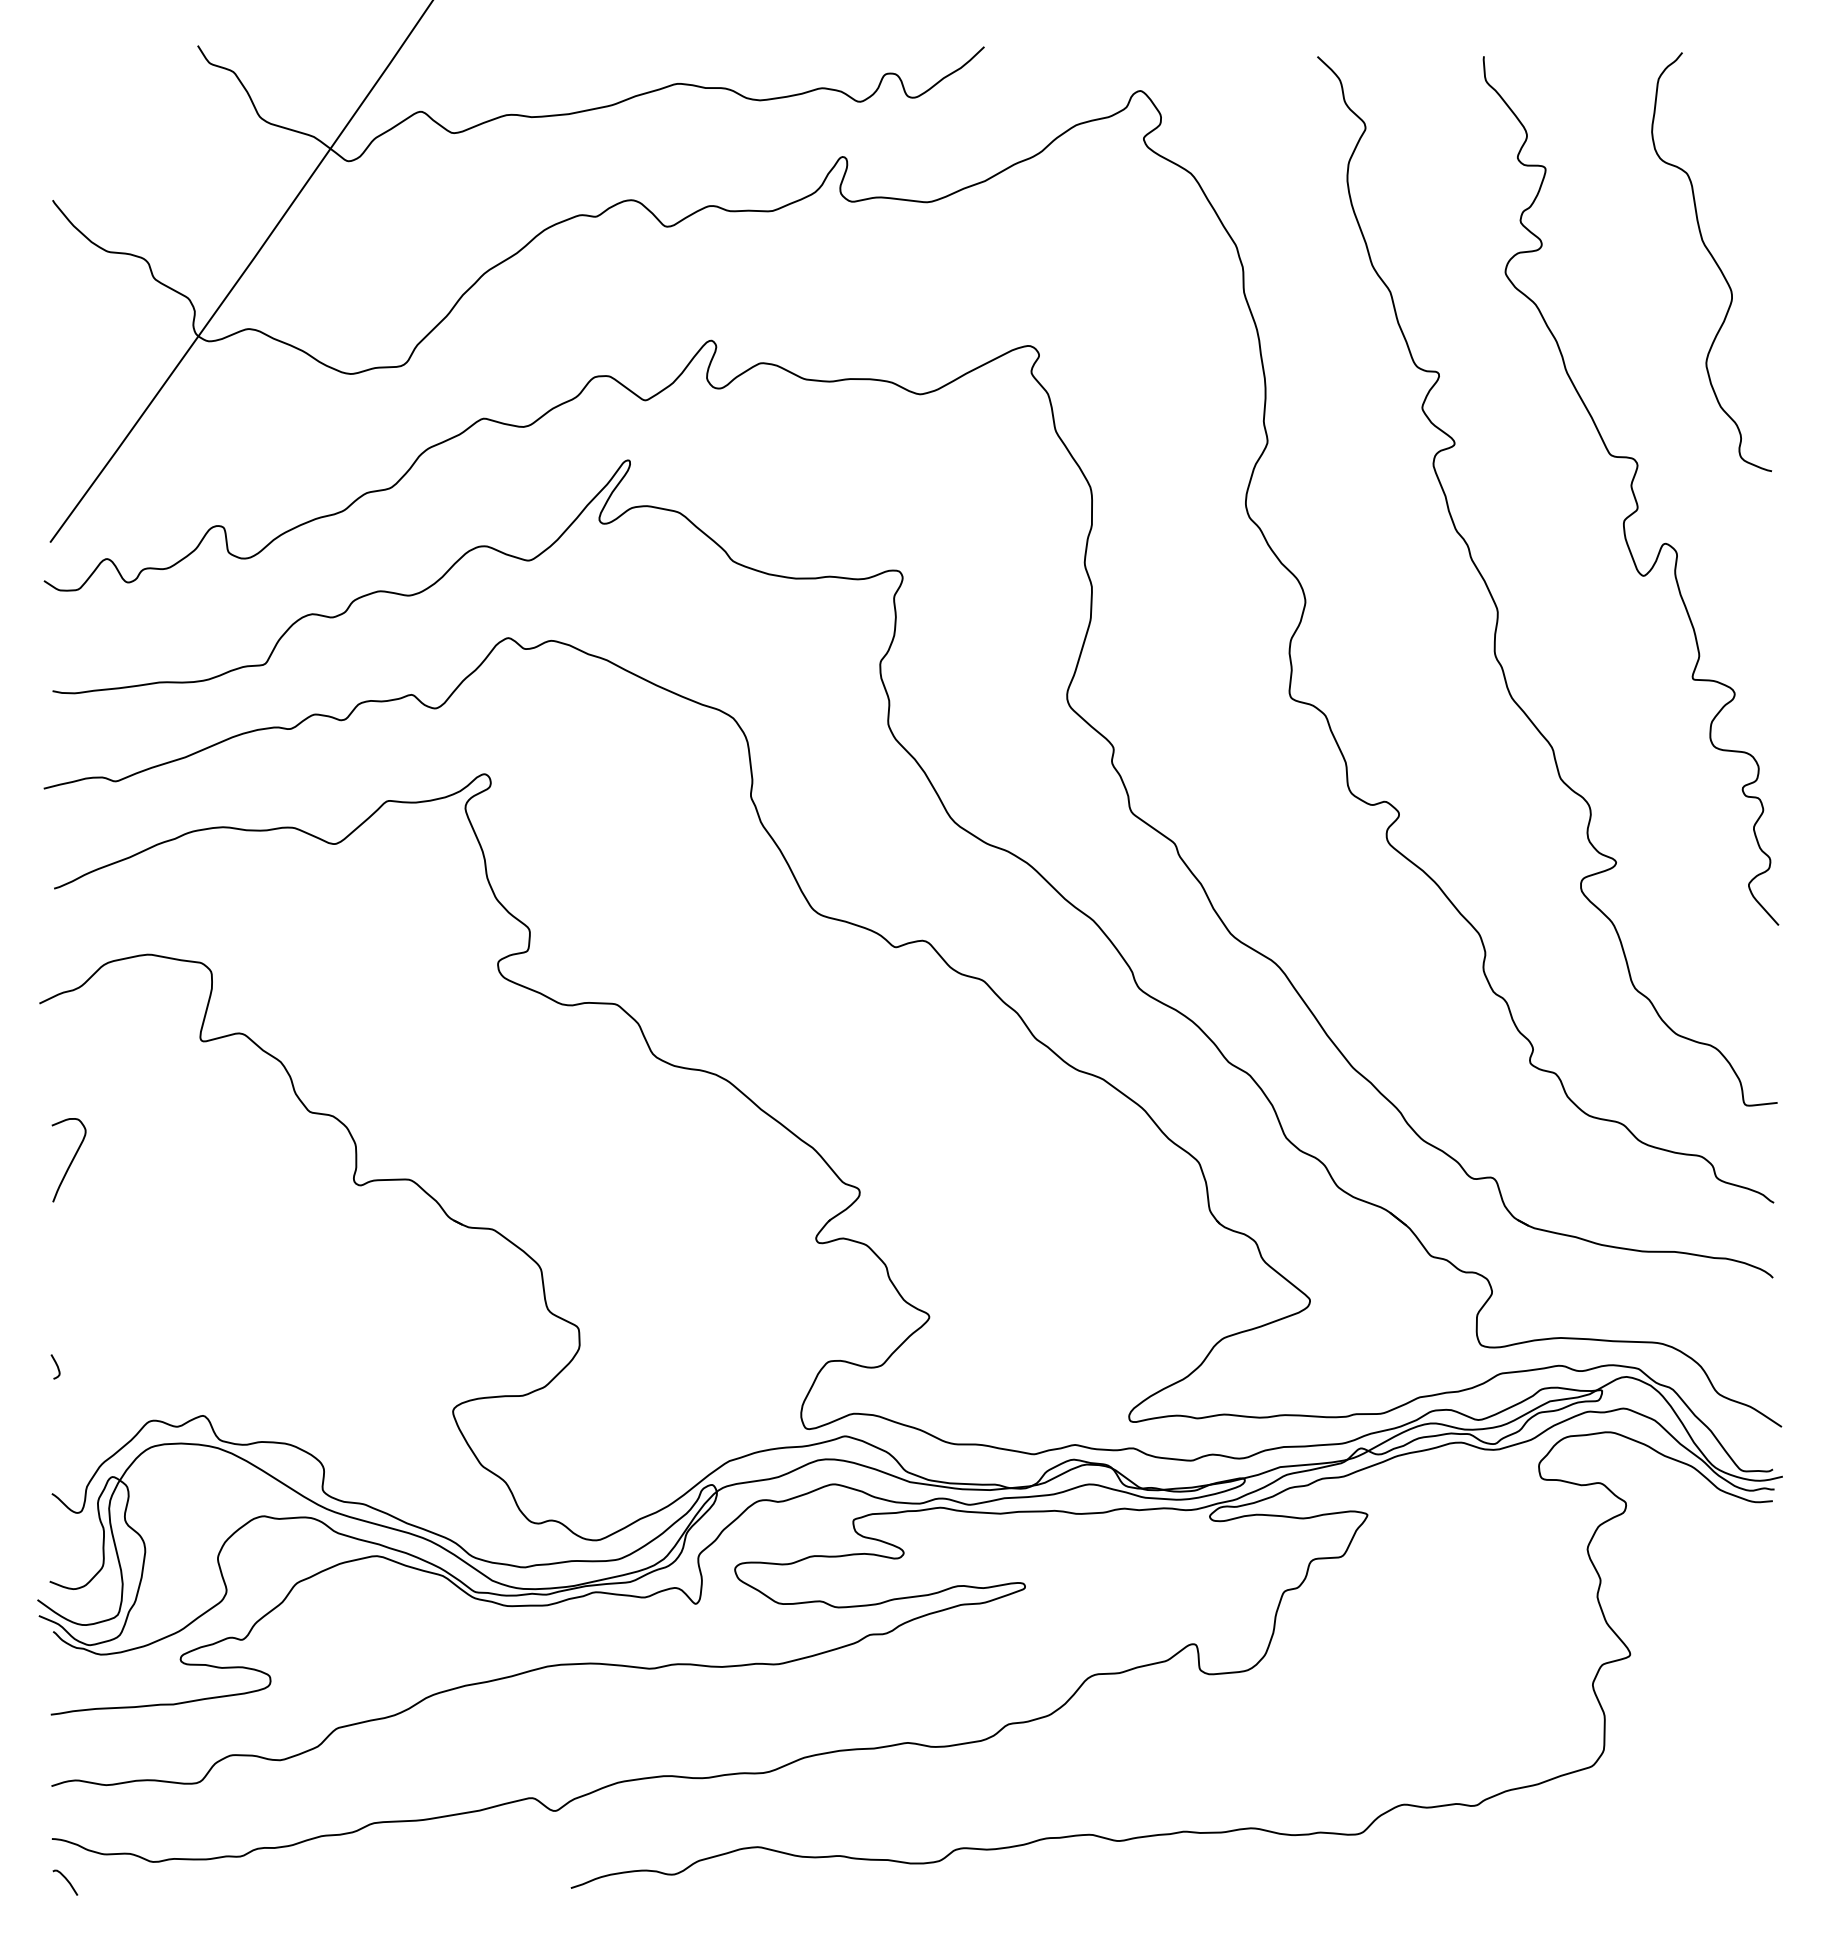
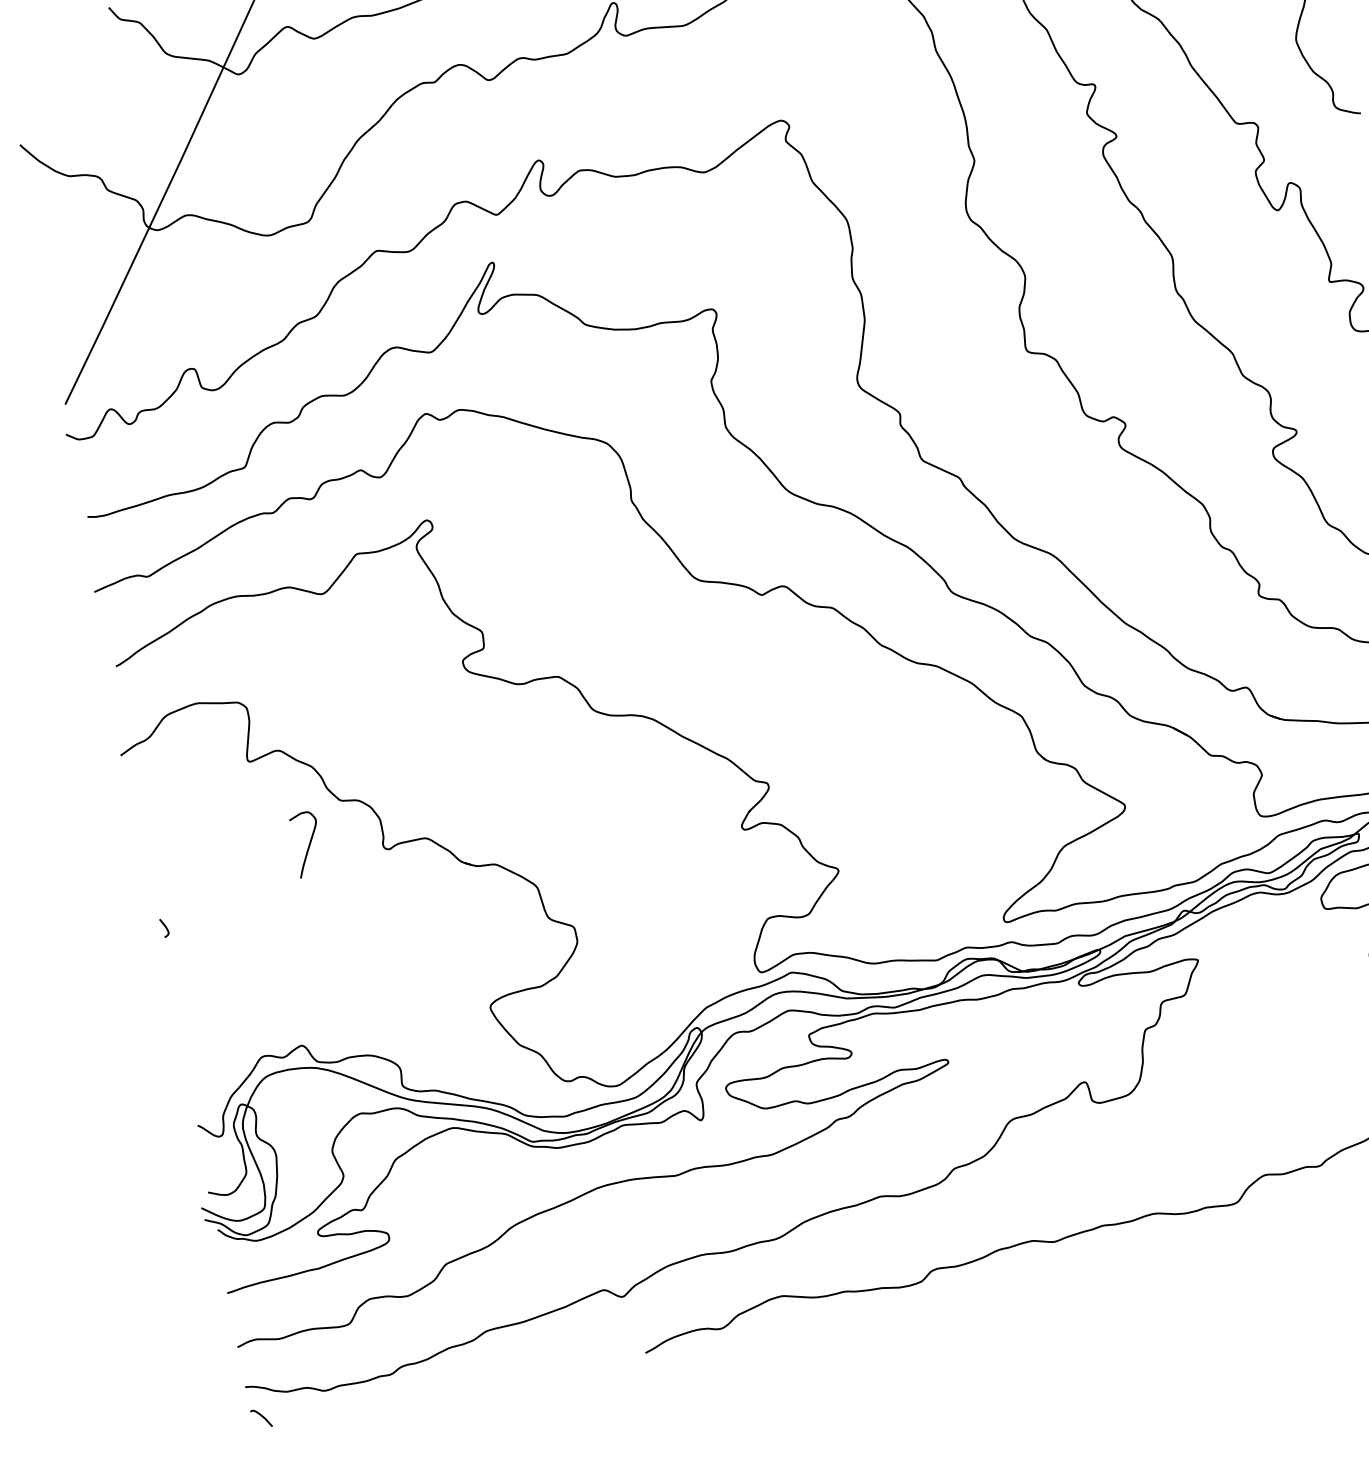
curve: (70, 1162) -> (308, 845), moved
curve: (56, 1366) -> (165, 927), moved

